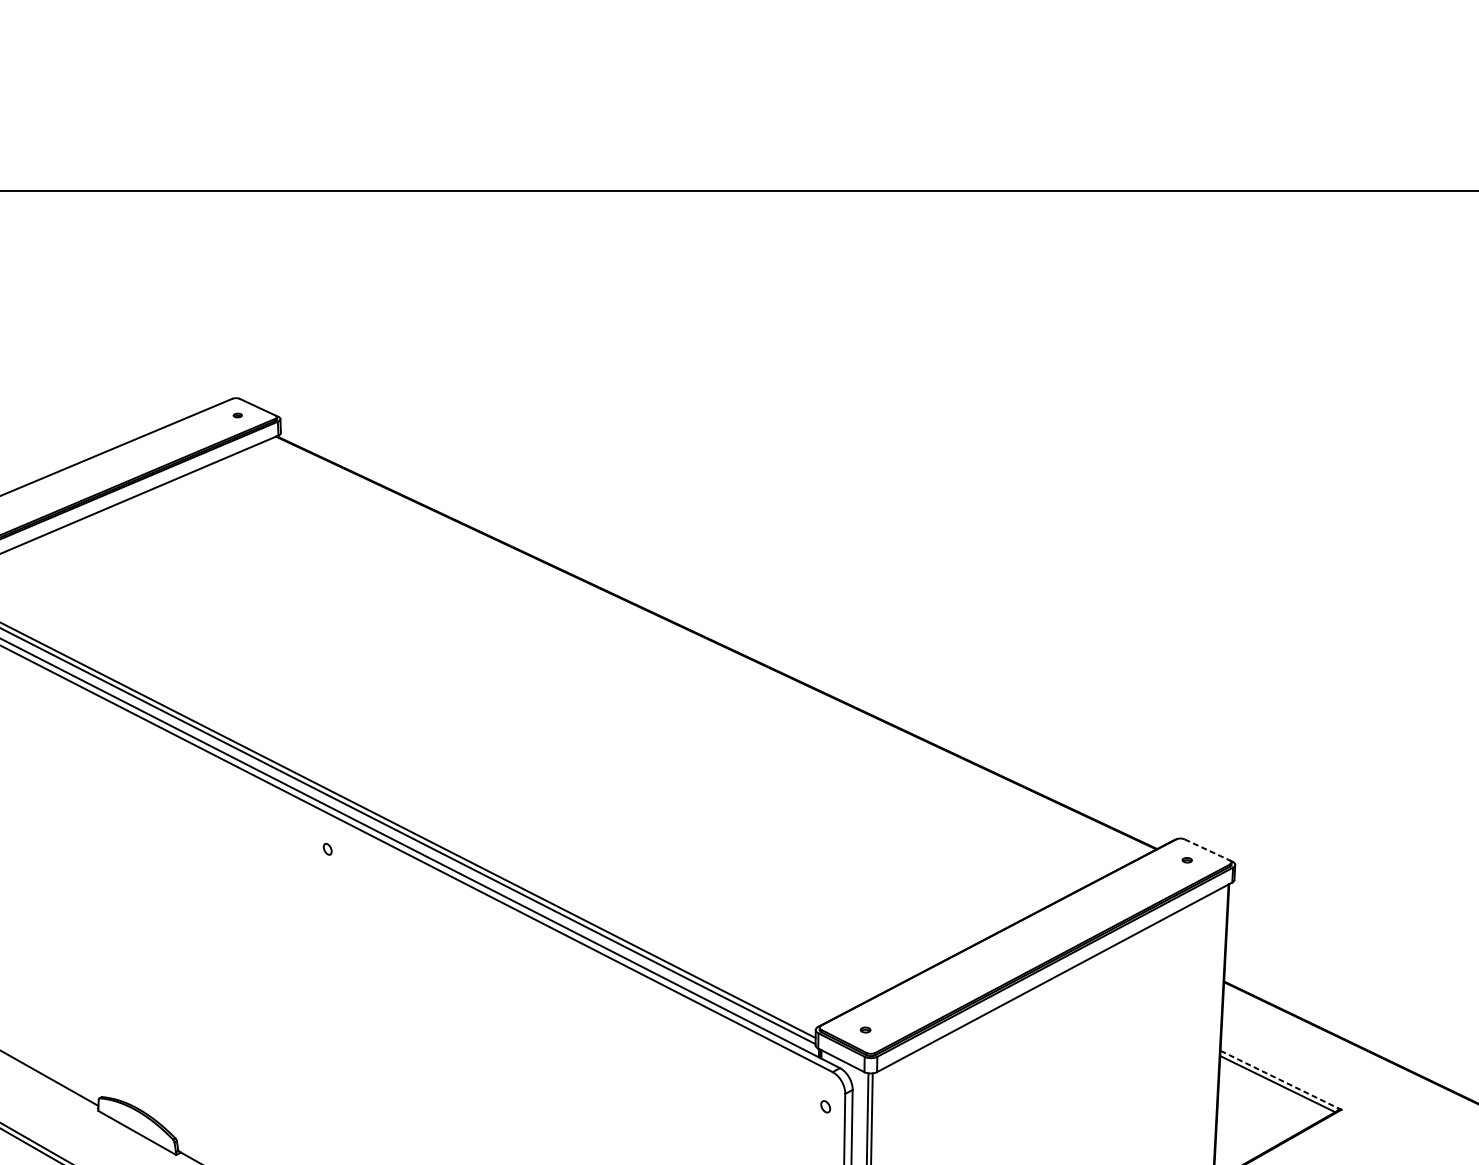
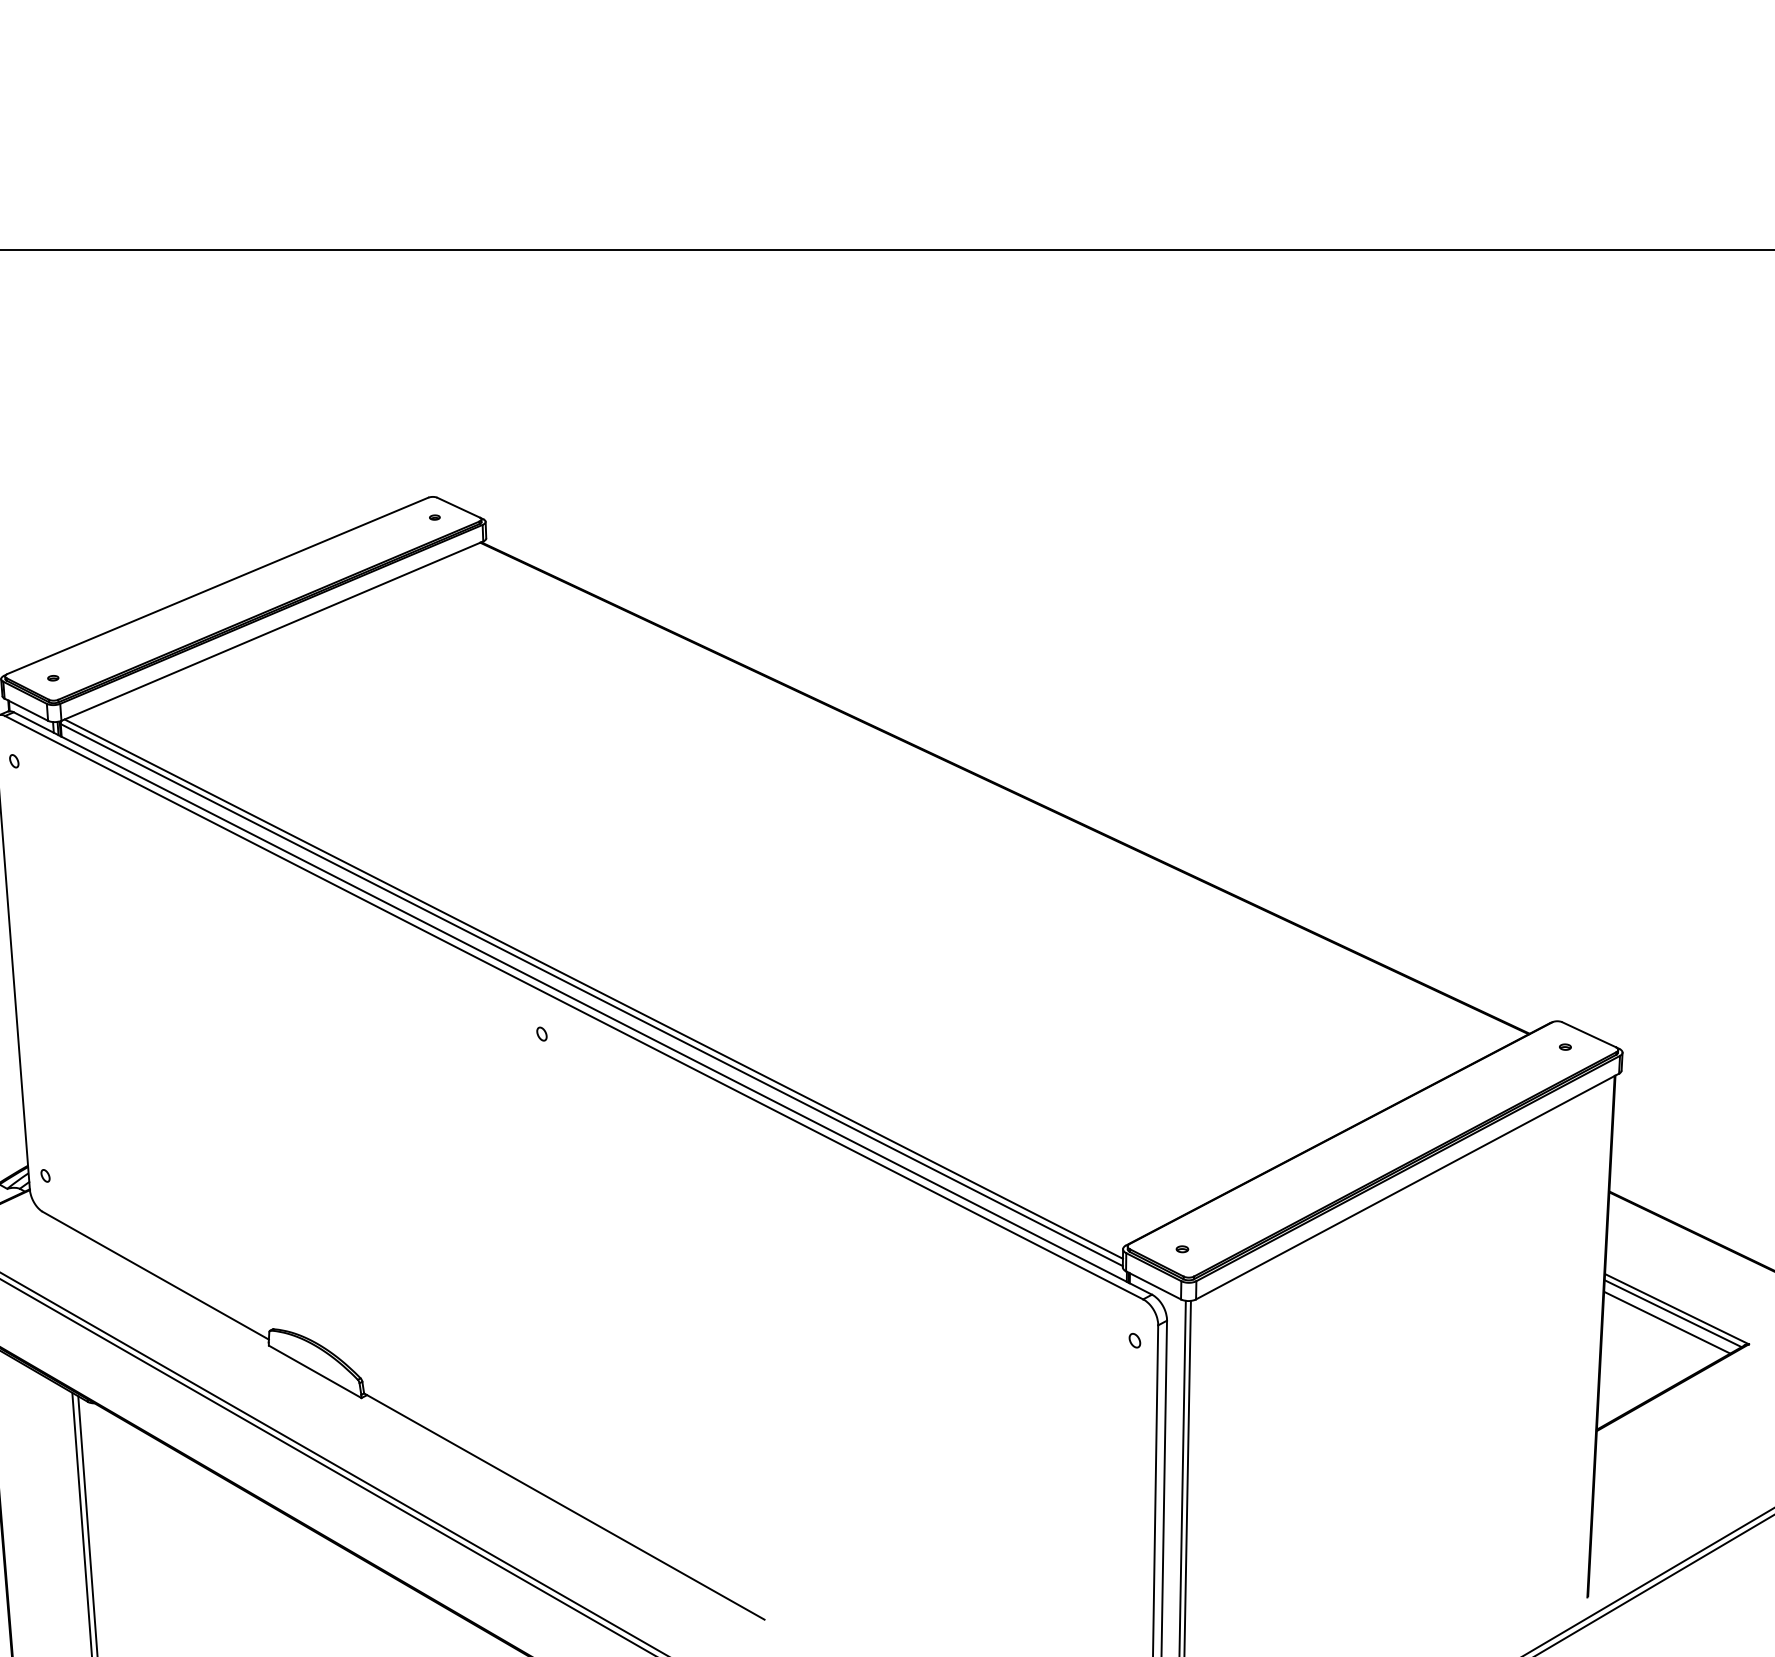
line: (1207, 849) -> (1589, 1034), dashed -> solid
line: (1280, 1080) -> (1676, 1309), dashed -> solid
line: (1272, 1091) -> (1667, 1322), added

